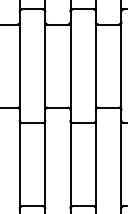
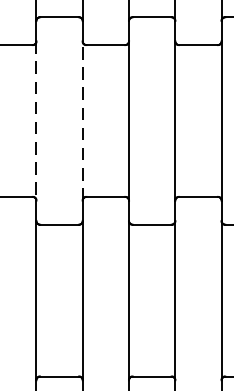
line: (19, 66) -> (35, 121), solid -> dashed
line: (45, 66) -> (83, 121), solid -> dashed

